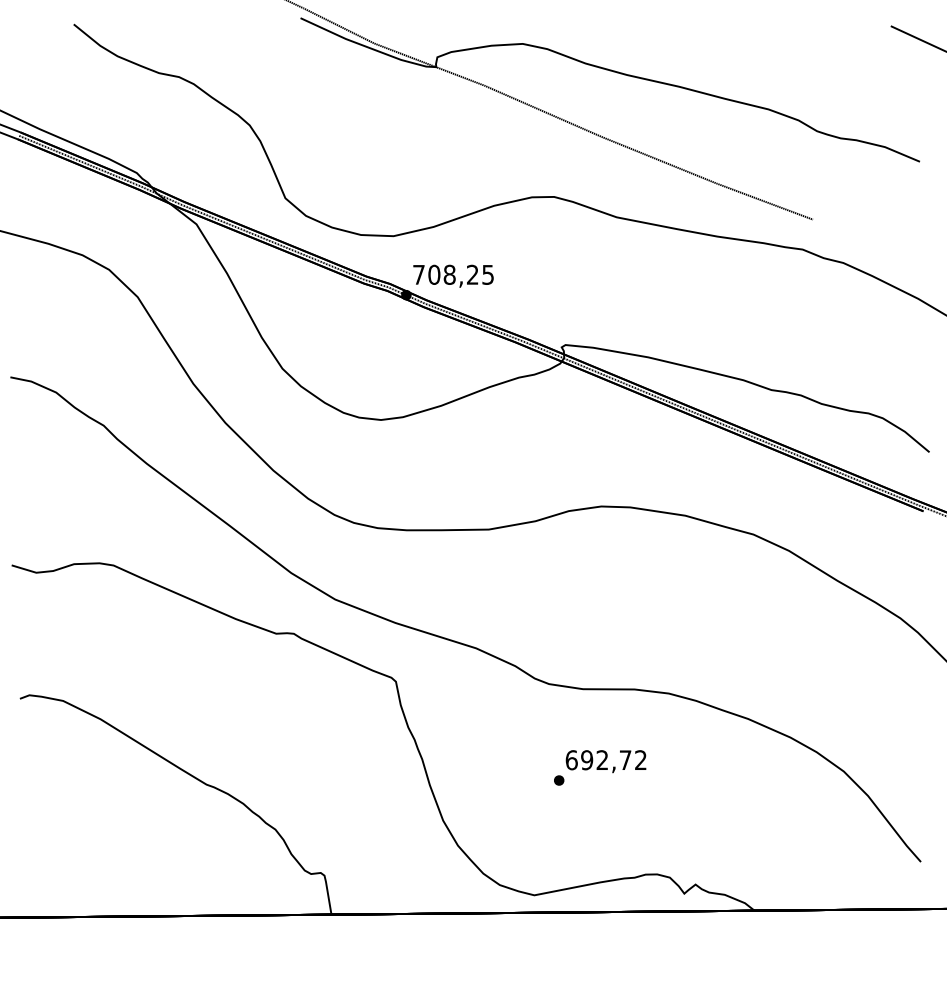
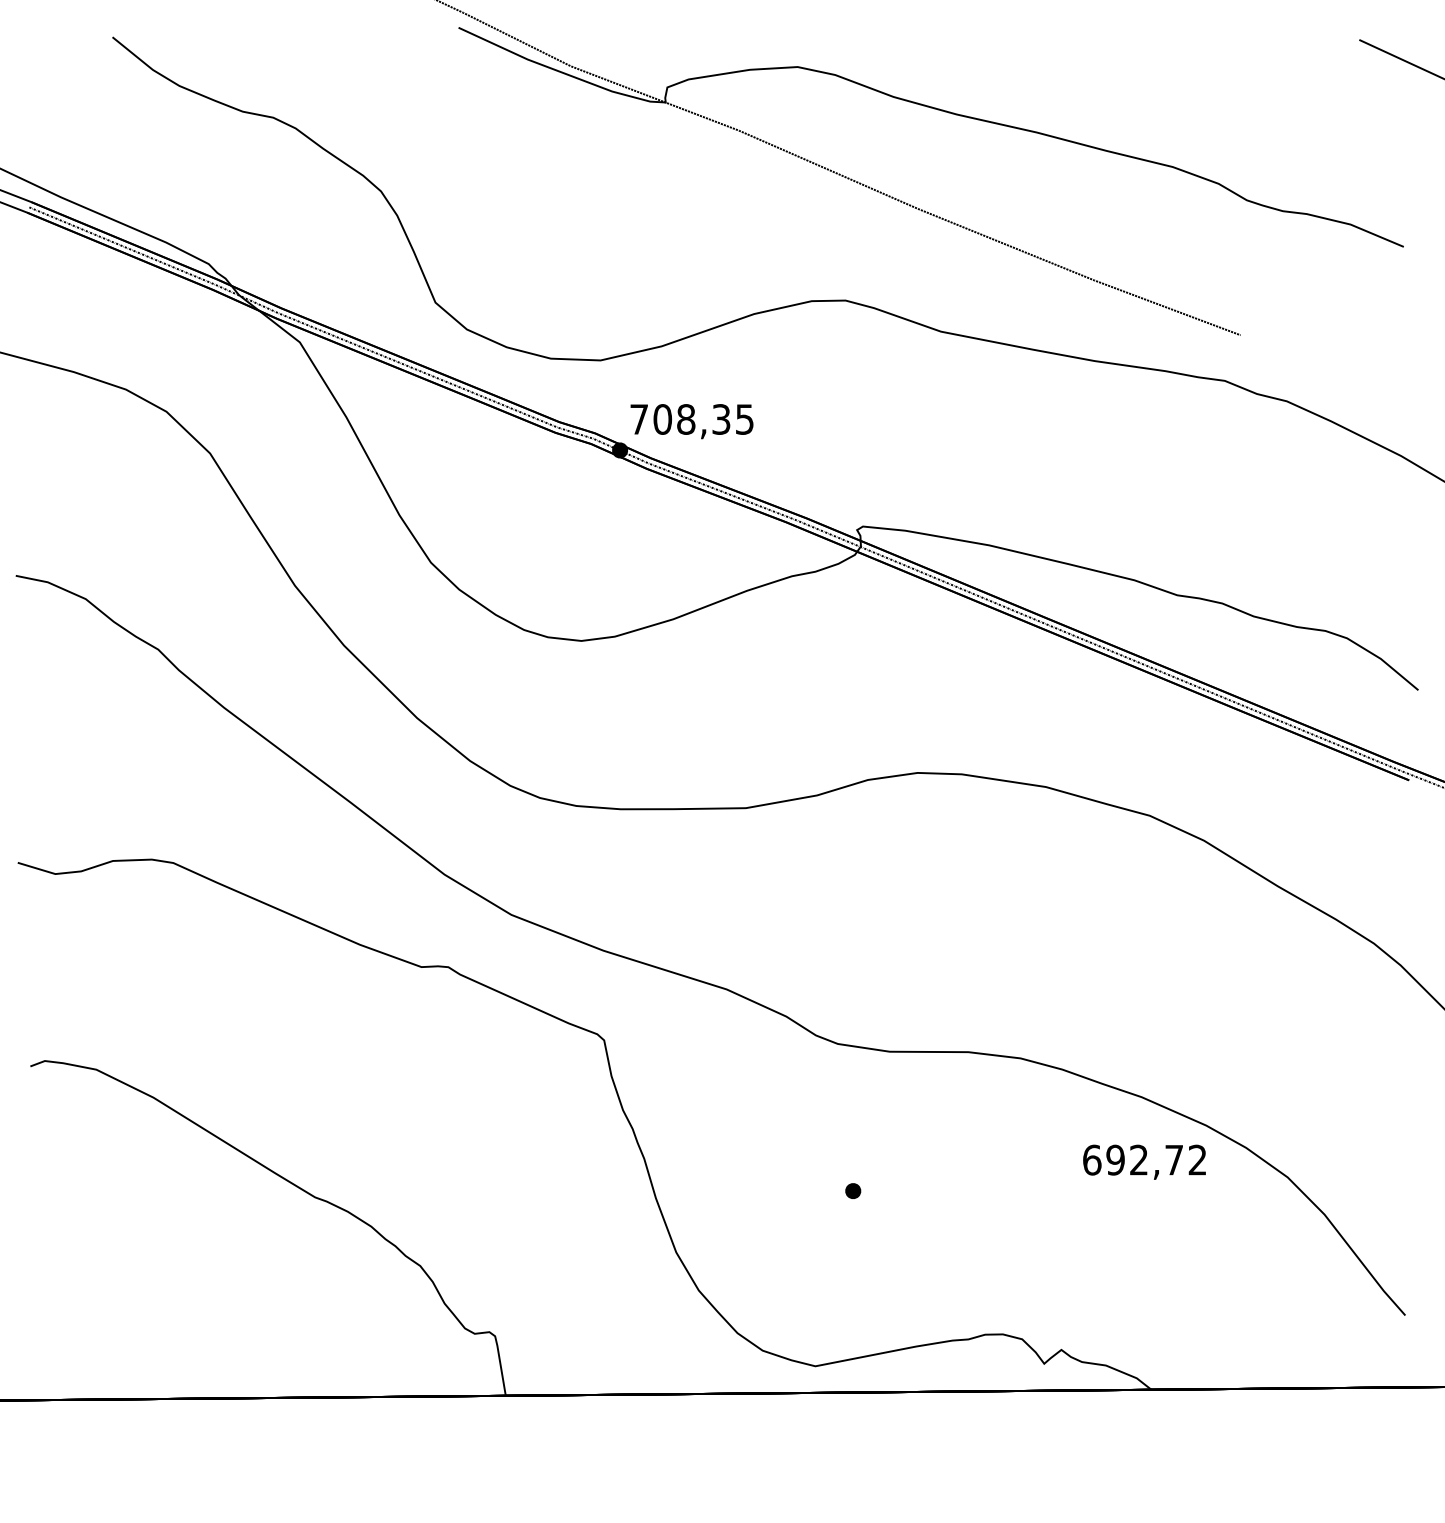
text: (472, 274) -> (720, 418), 708,25 -> 708,35
text: (605, 761) -> (1143, 1162), moved

